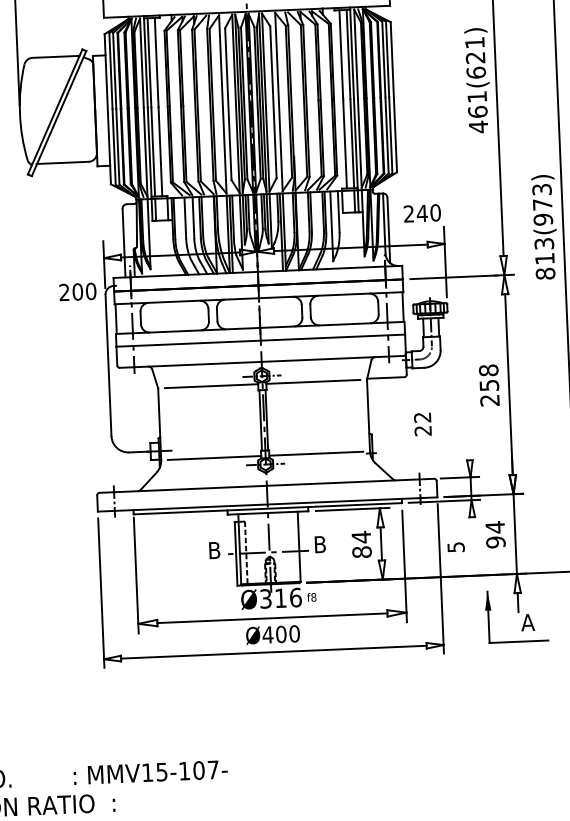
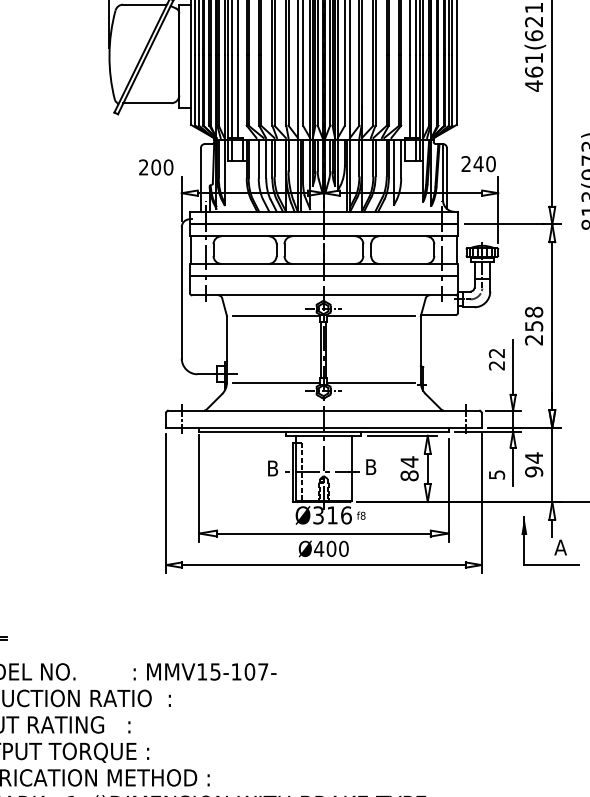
text: (78, 291) -> (156, 167), moved
text: (422, 424) -> (496, 359), moved
line: (469, 430) -> (513, 367), added
line: (473, 537) -> (513, 466), added

